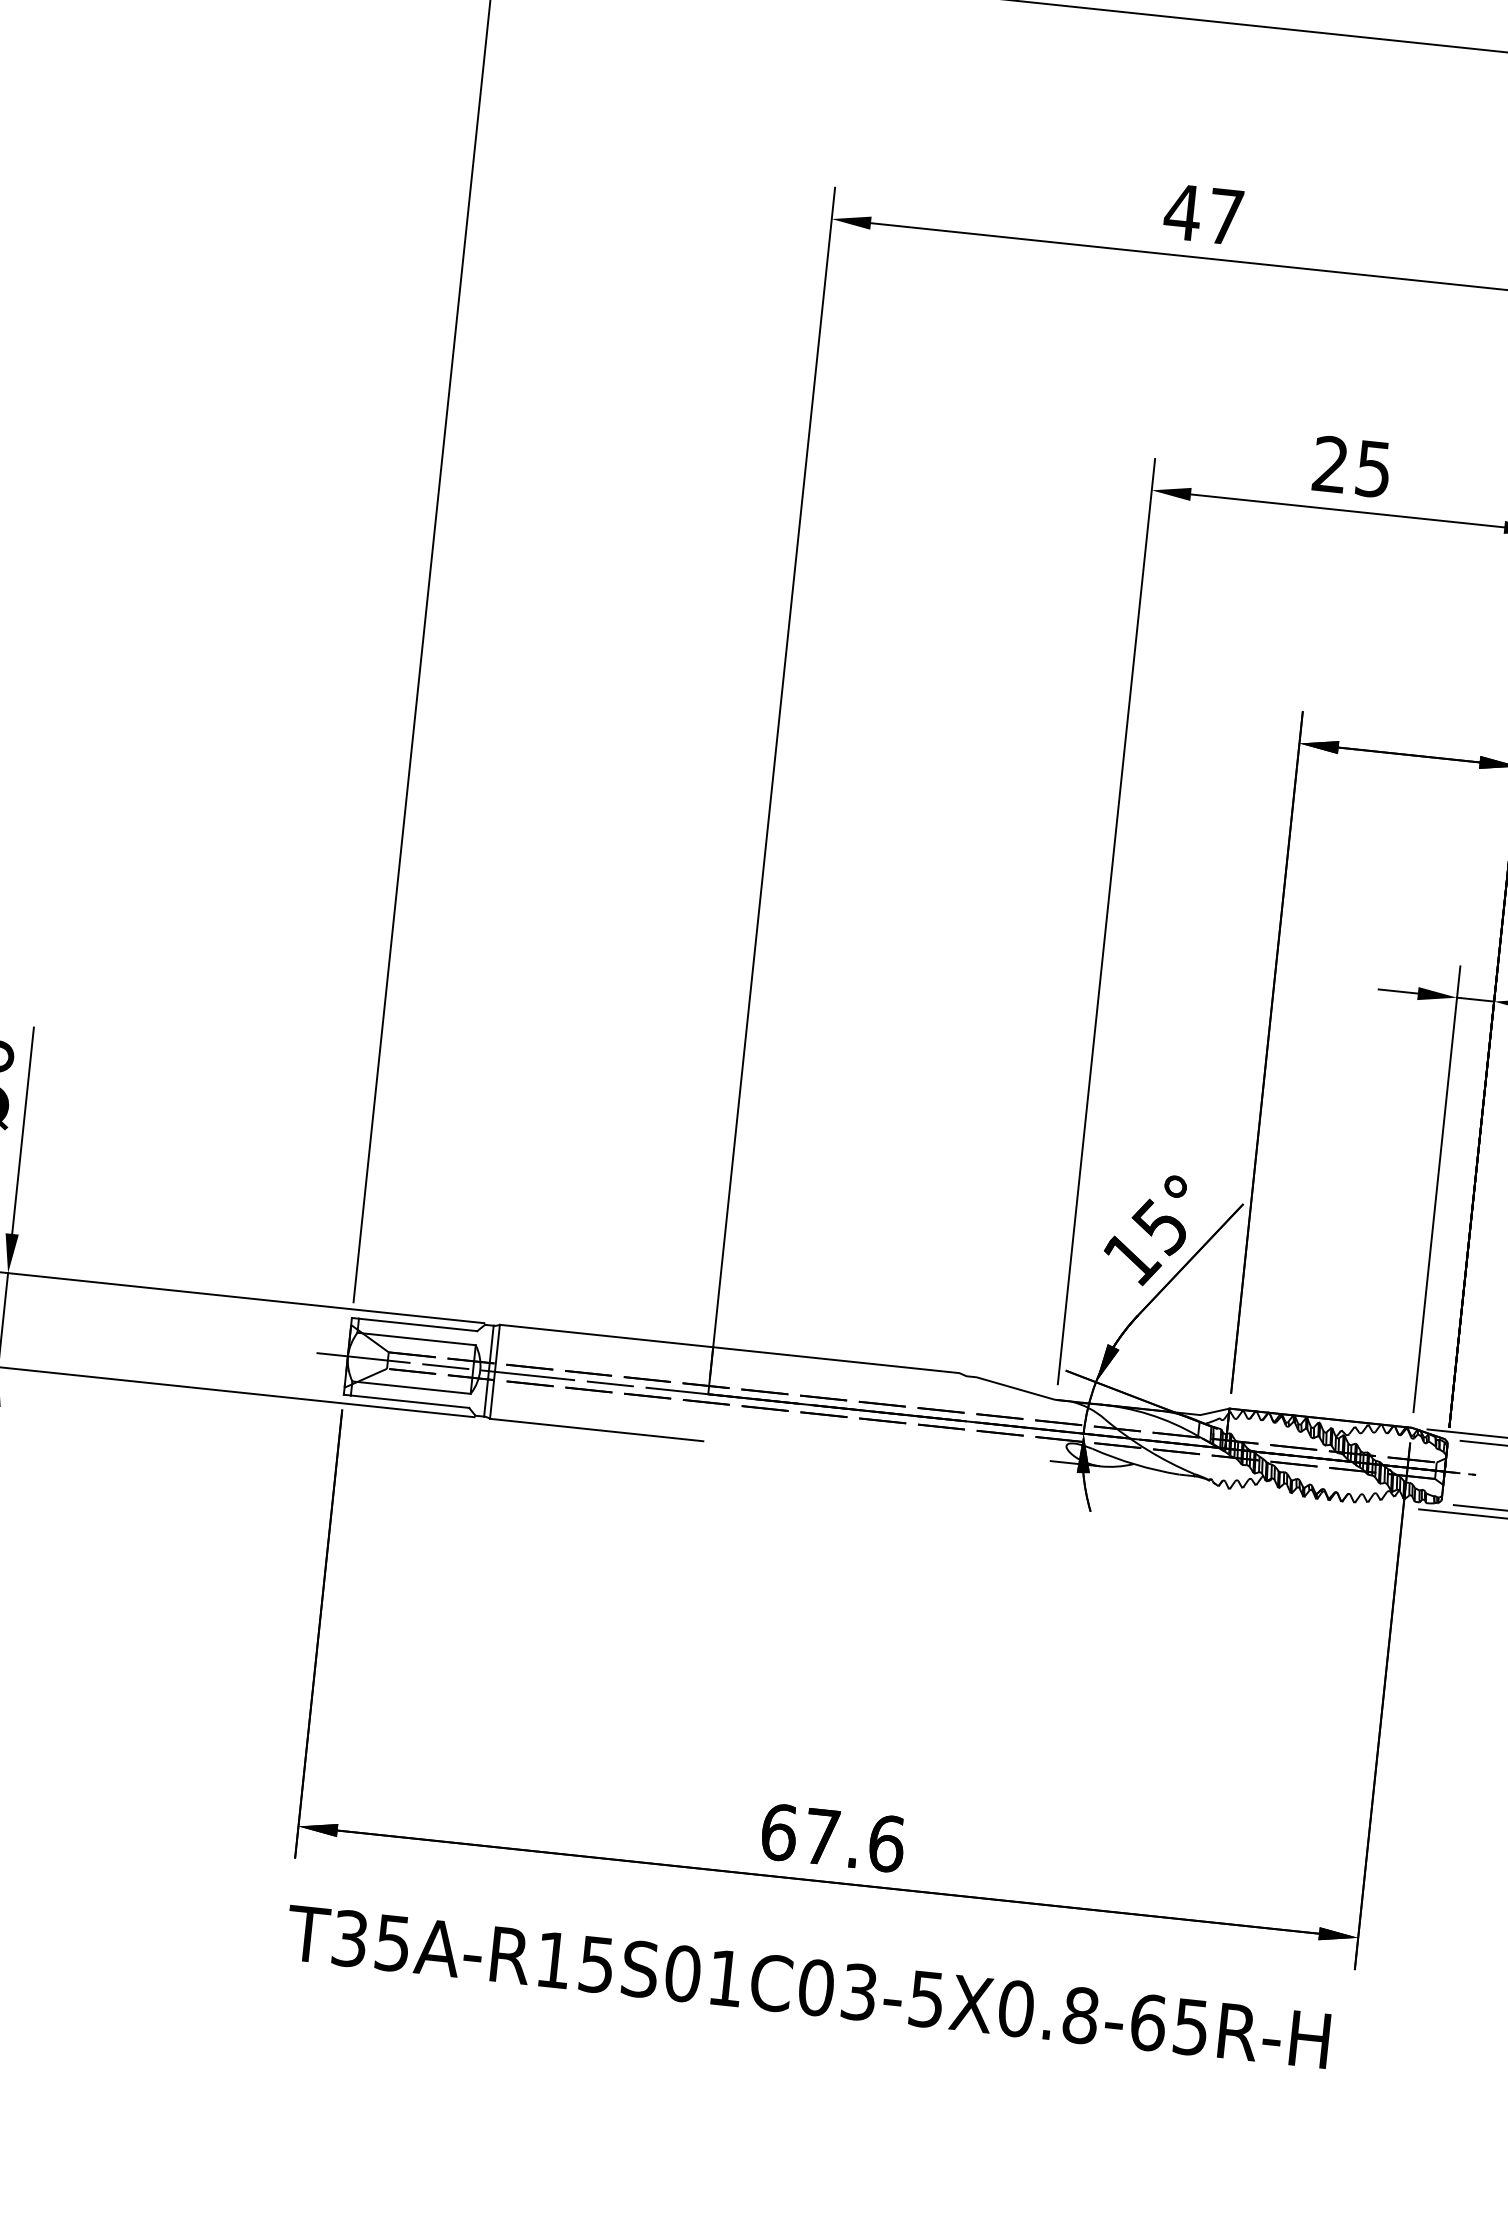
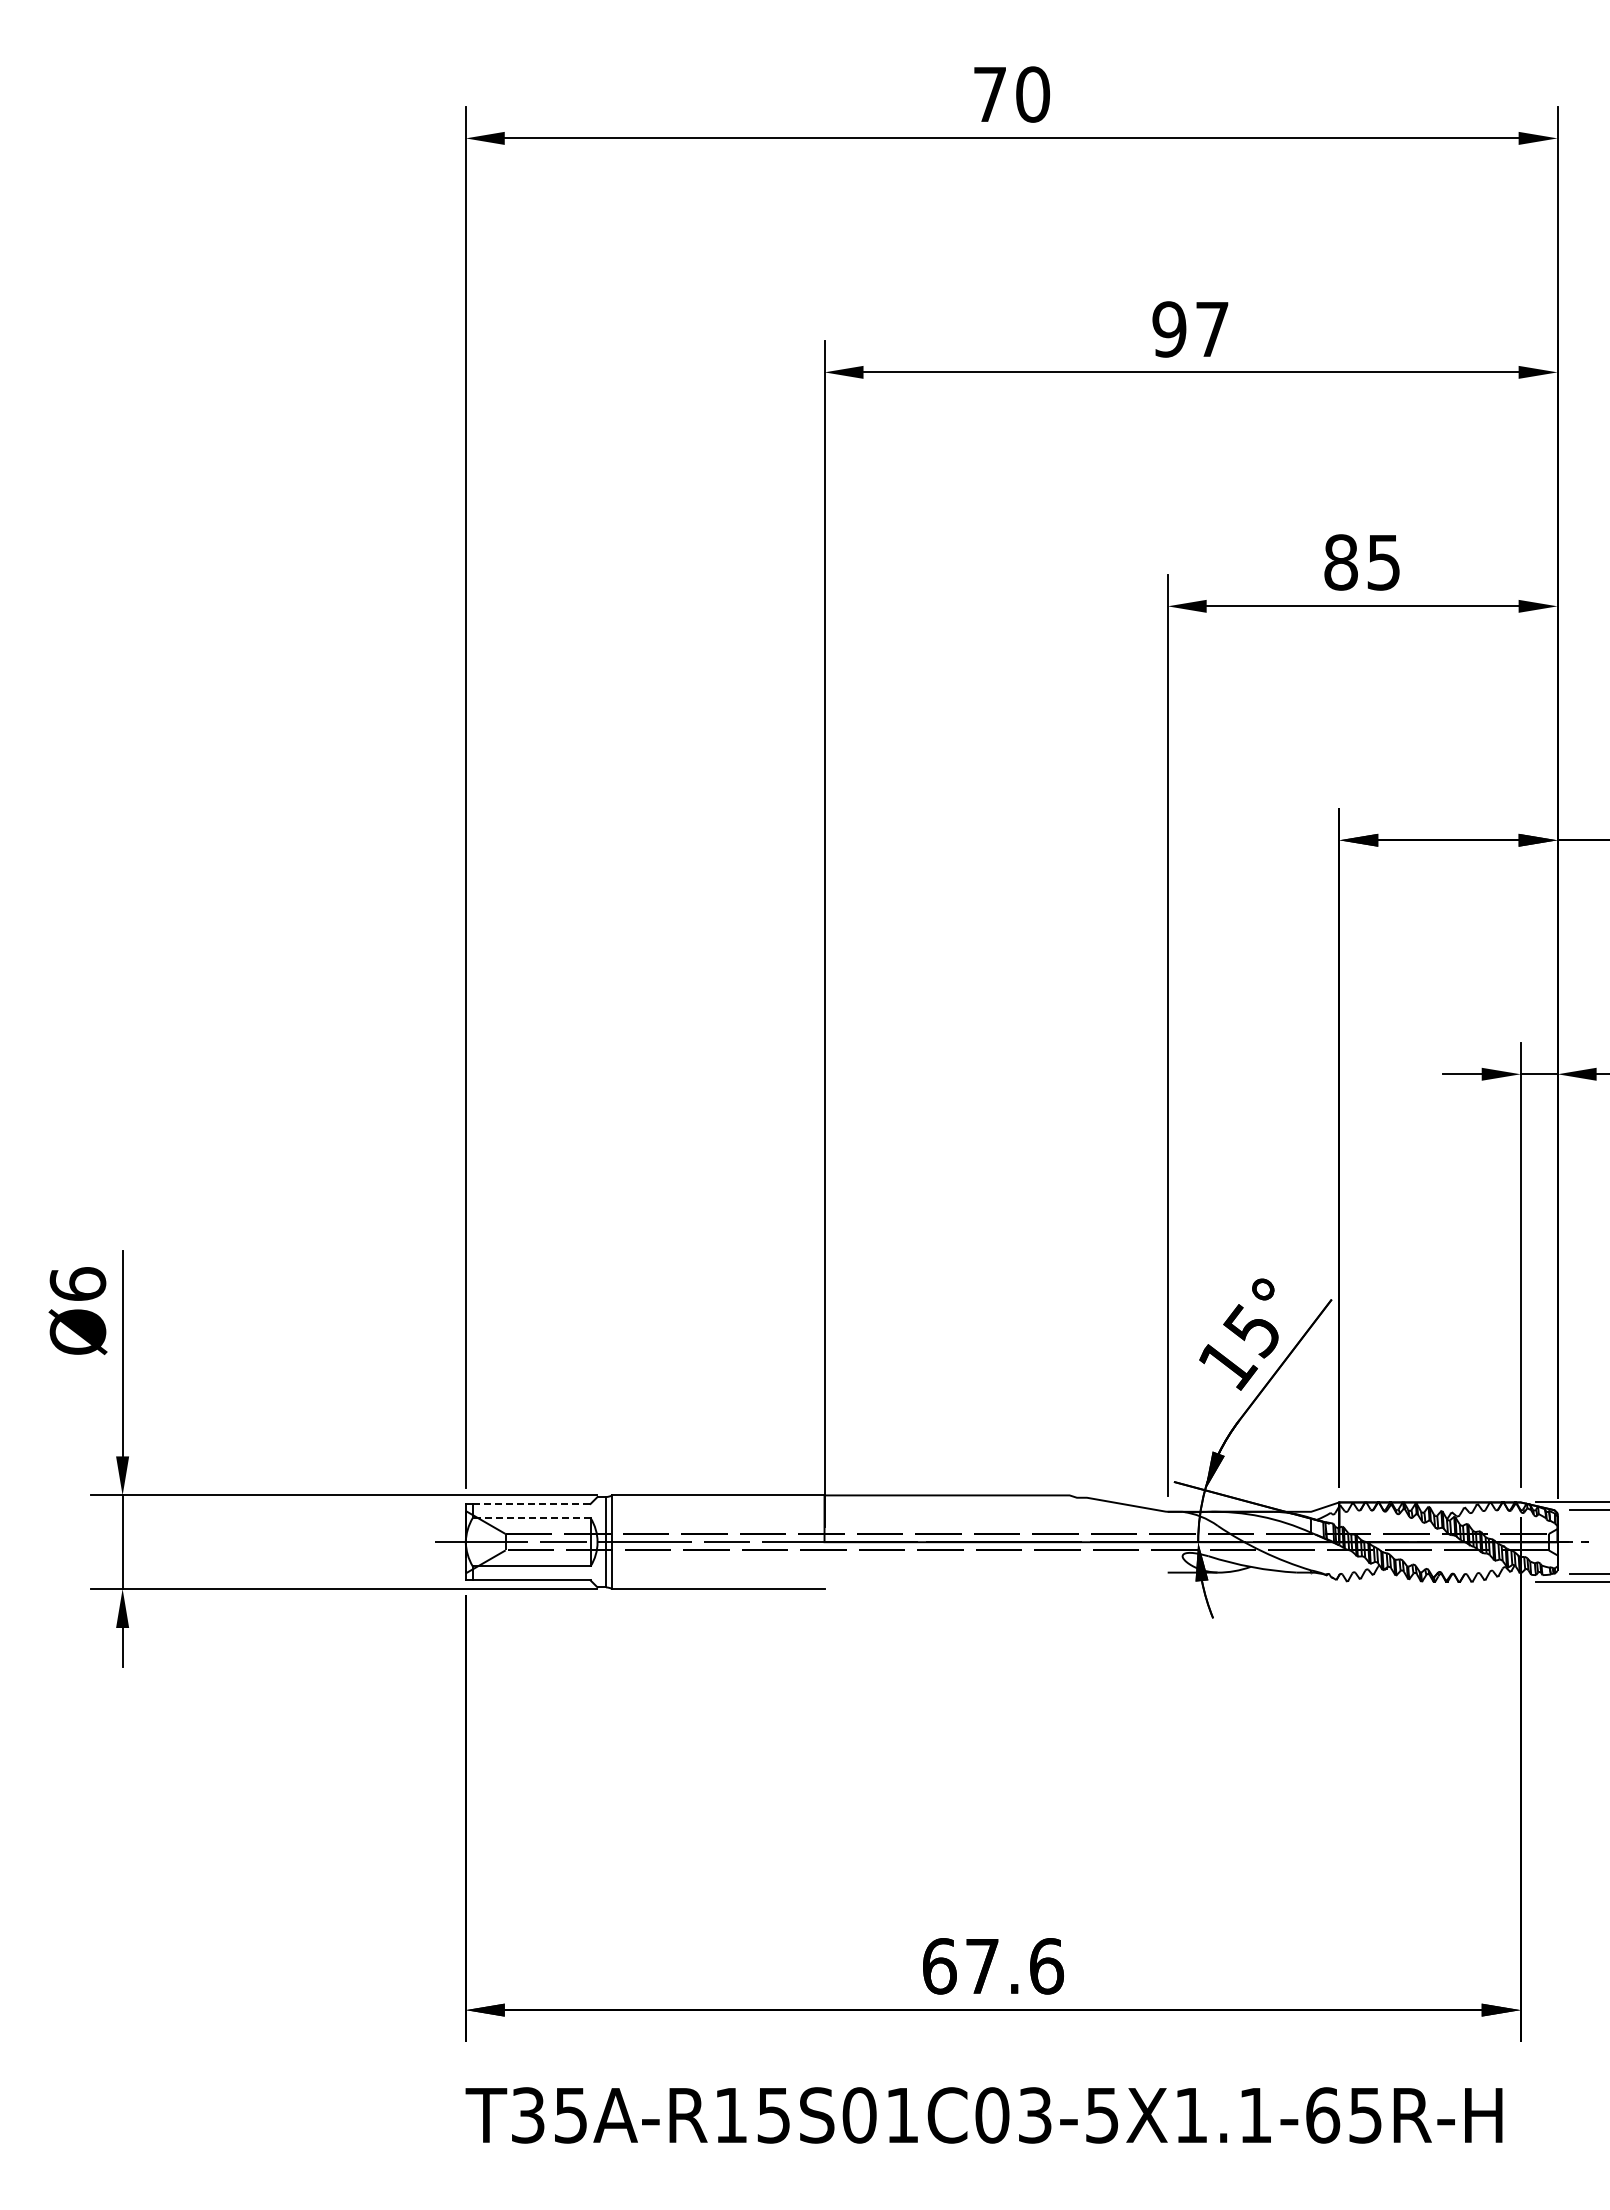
text: (1182, 212) -> (1169, 329), 47 -> 97
text: (1330, 464) -> (1340, 562), 25 -> 85
line: (417, 1325) -> (531, 1504), solid -> dashed
line: (416, 1339) -> (531, 1518), solid -> dashed
text: (1048, 2012) -> (1223, 2115), T35A-R15S01C03-5X0.8-65R-H -> T35A-R15S01C03-5X1.1-65R-H

